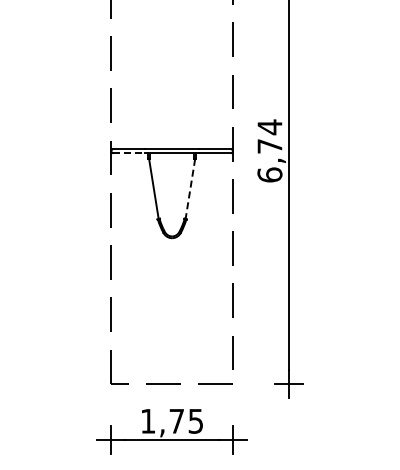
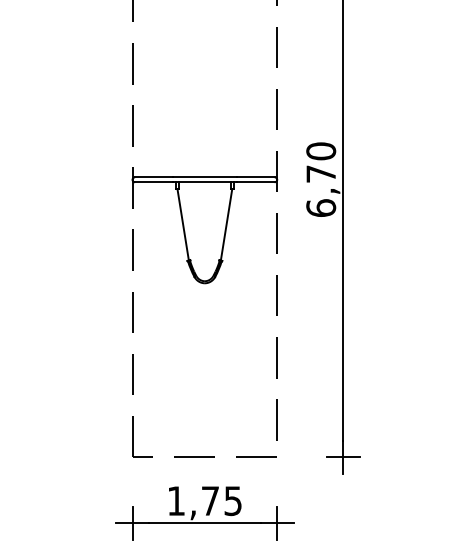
text: (269, 127) -> (320, 151), 6,74 -> 6,70
line: (129, 153) -> (154, 182), dashed -> solid
line: (190, 189) -> (226, 225), dashed -> solid

